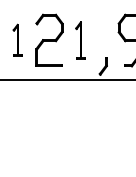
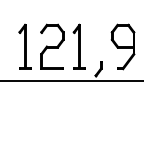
part: (16, 40) -> (24, 46), size x1.67
part: (79, 40) -> (78, 46), size x1.43

